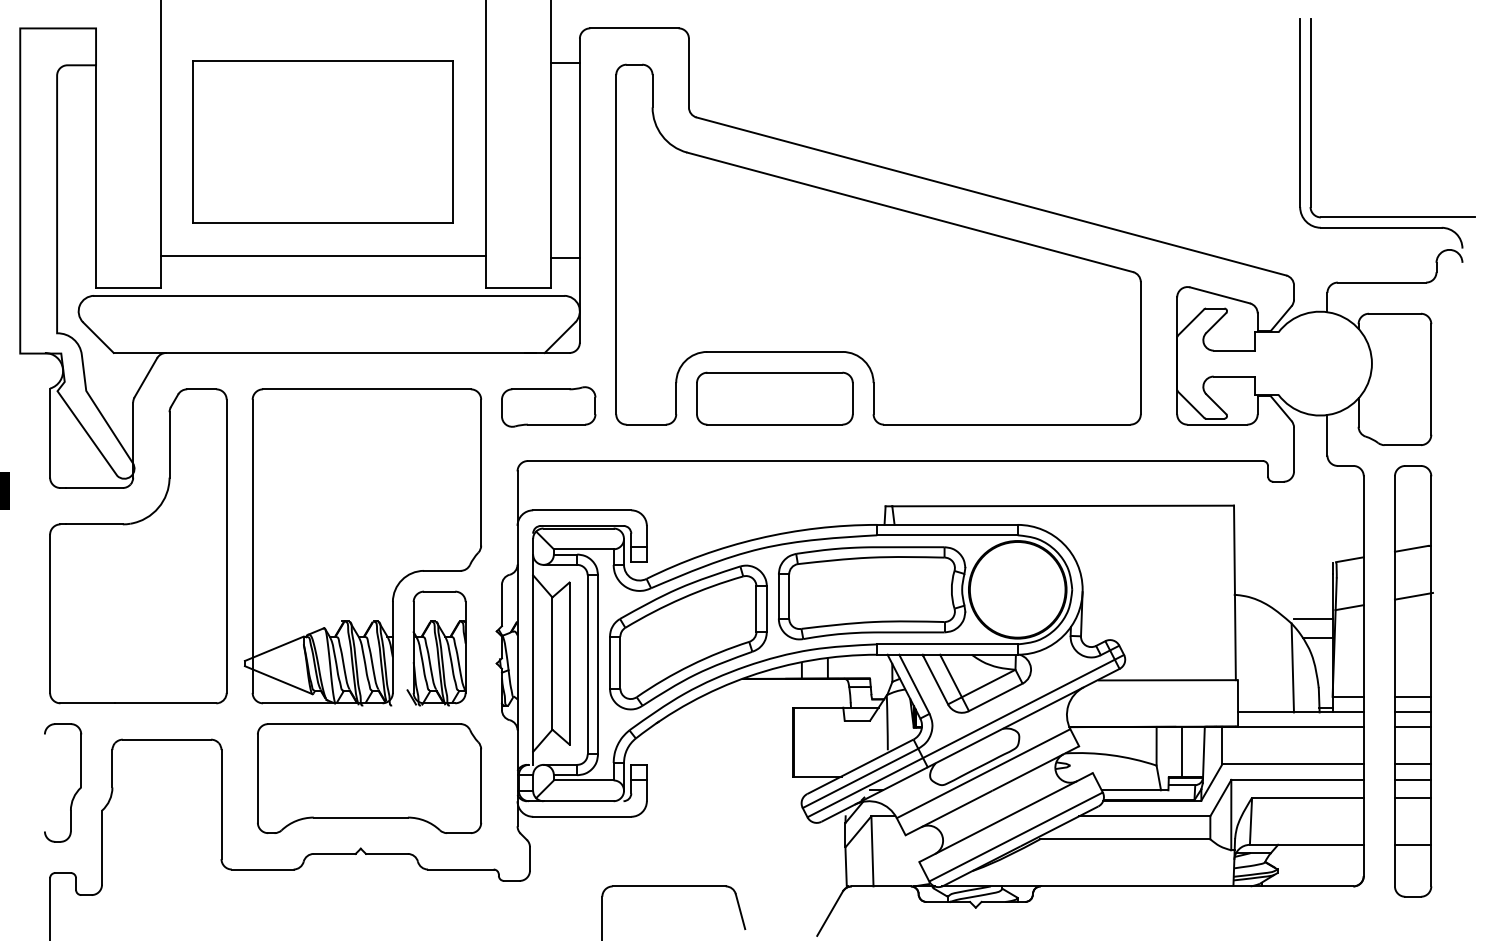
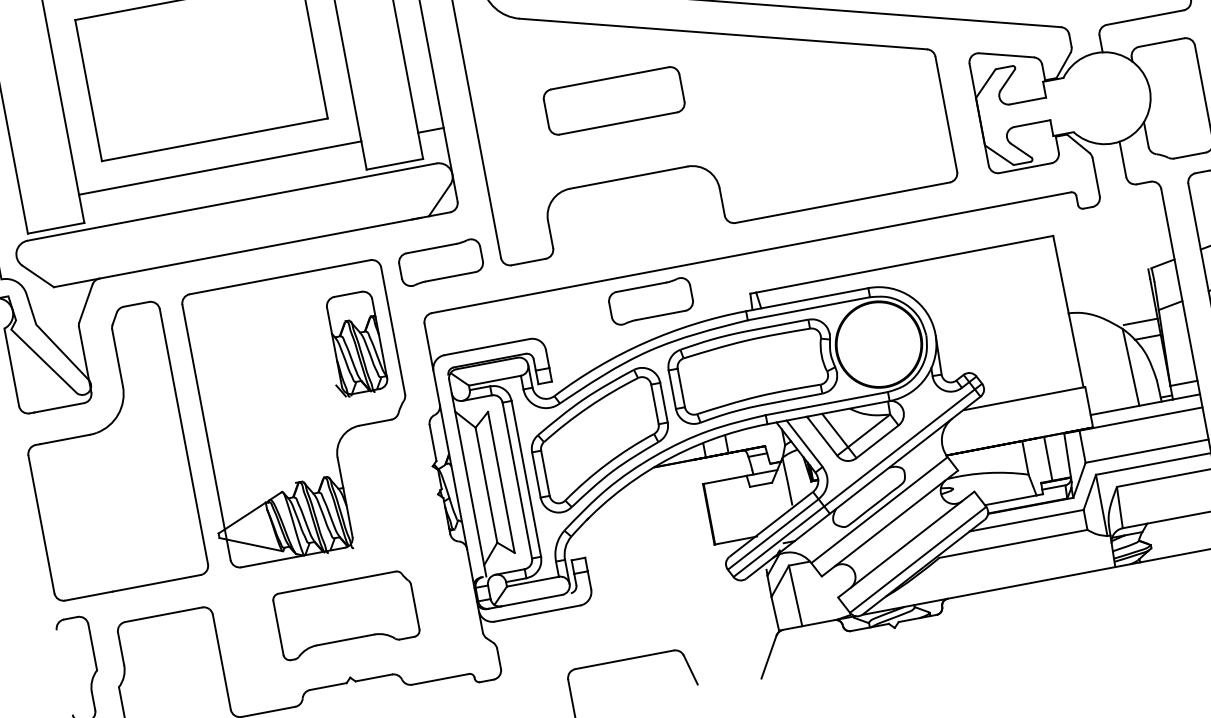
part: (774, 398) -> (613, 100), moved
part: (773, 493) -> (650, 301), added
part: (436, 648) -> (354, 344), moved
part: (369, 778) -> (346, 615), size x0.7

